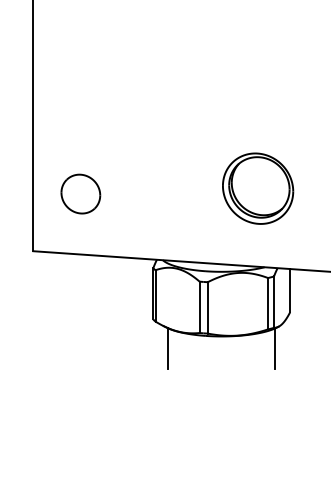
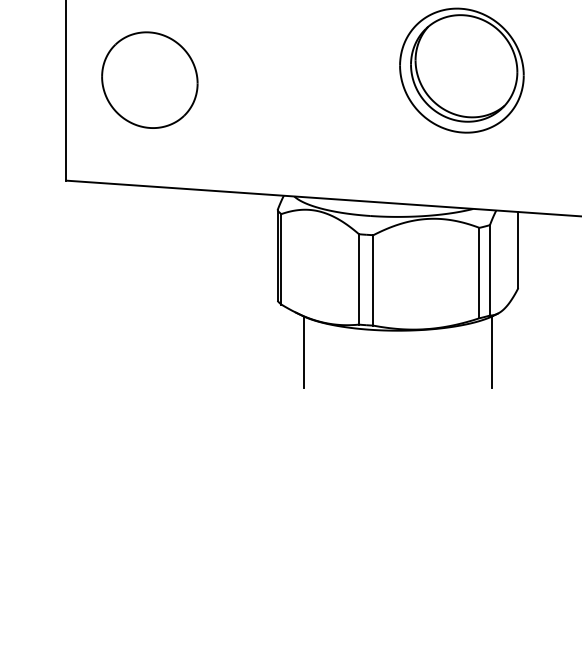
part: (80, 193) -> (149, 79), size x1.4

